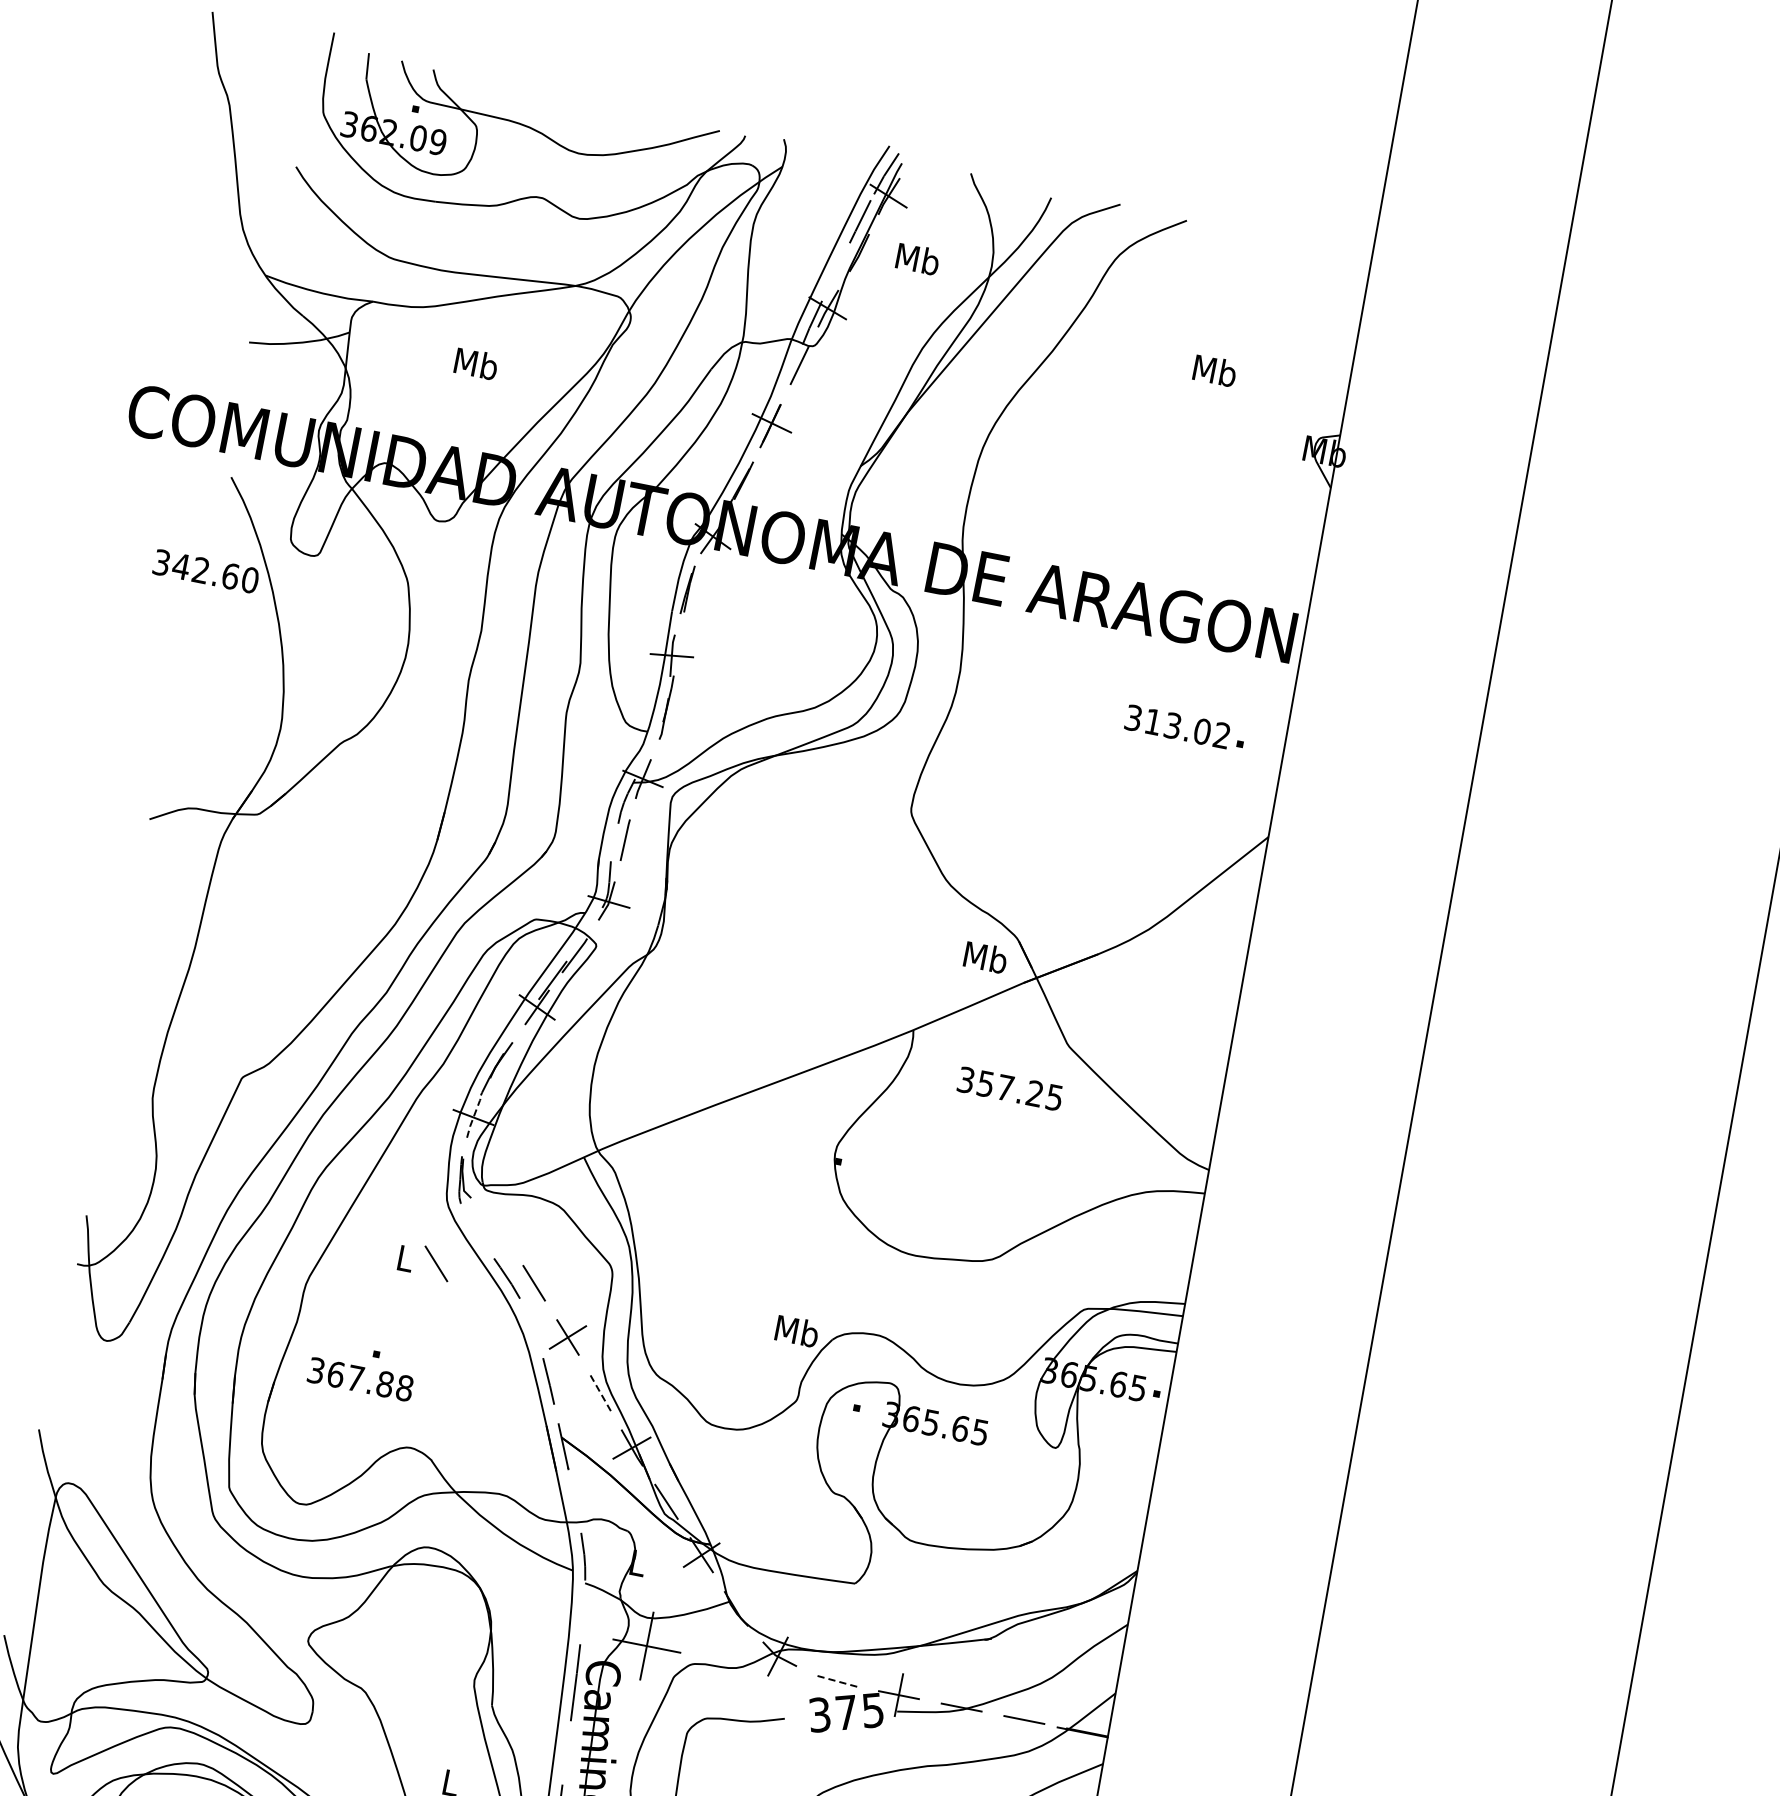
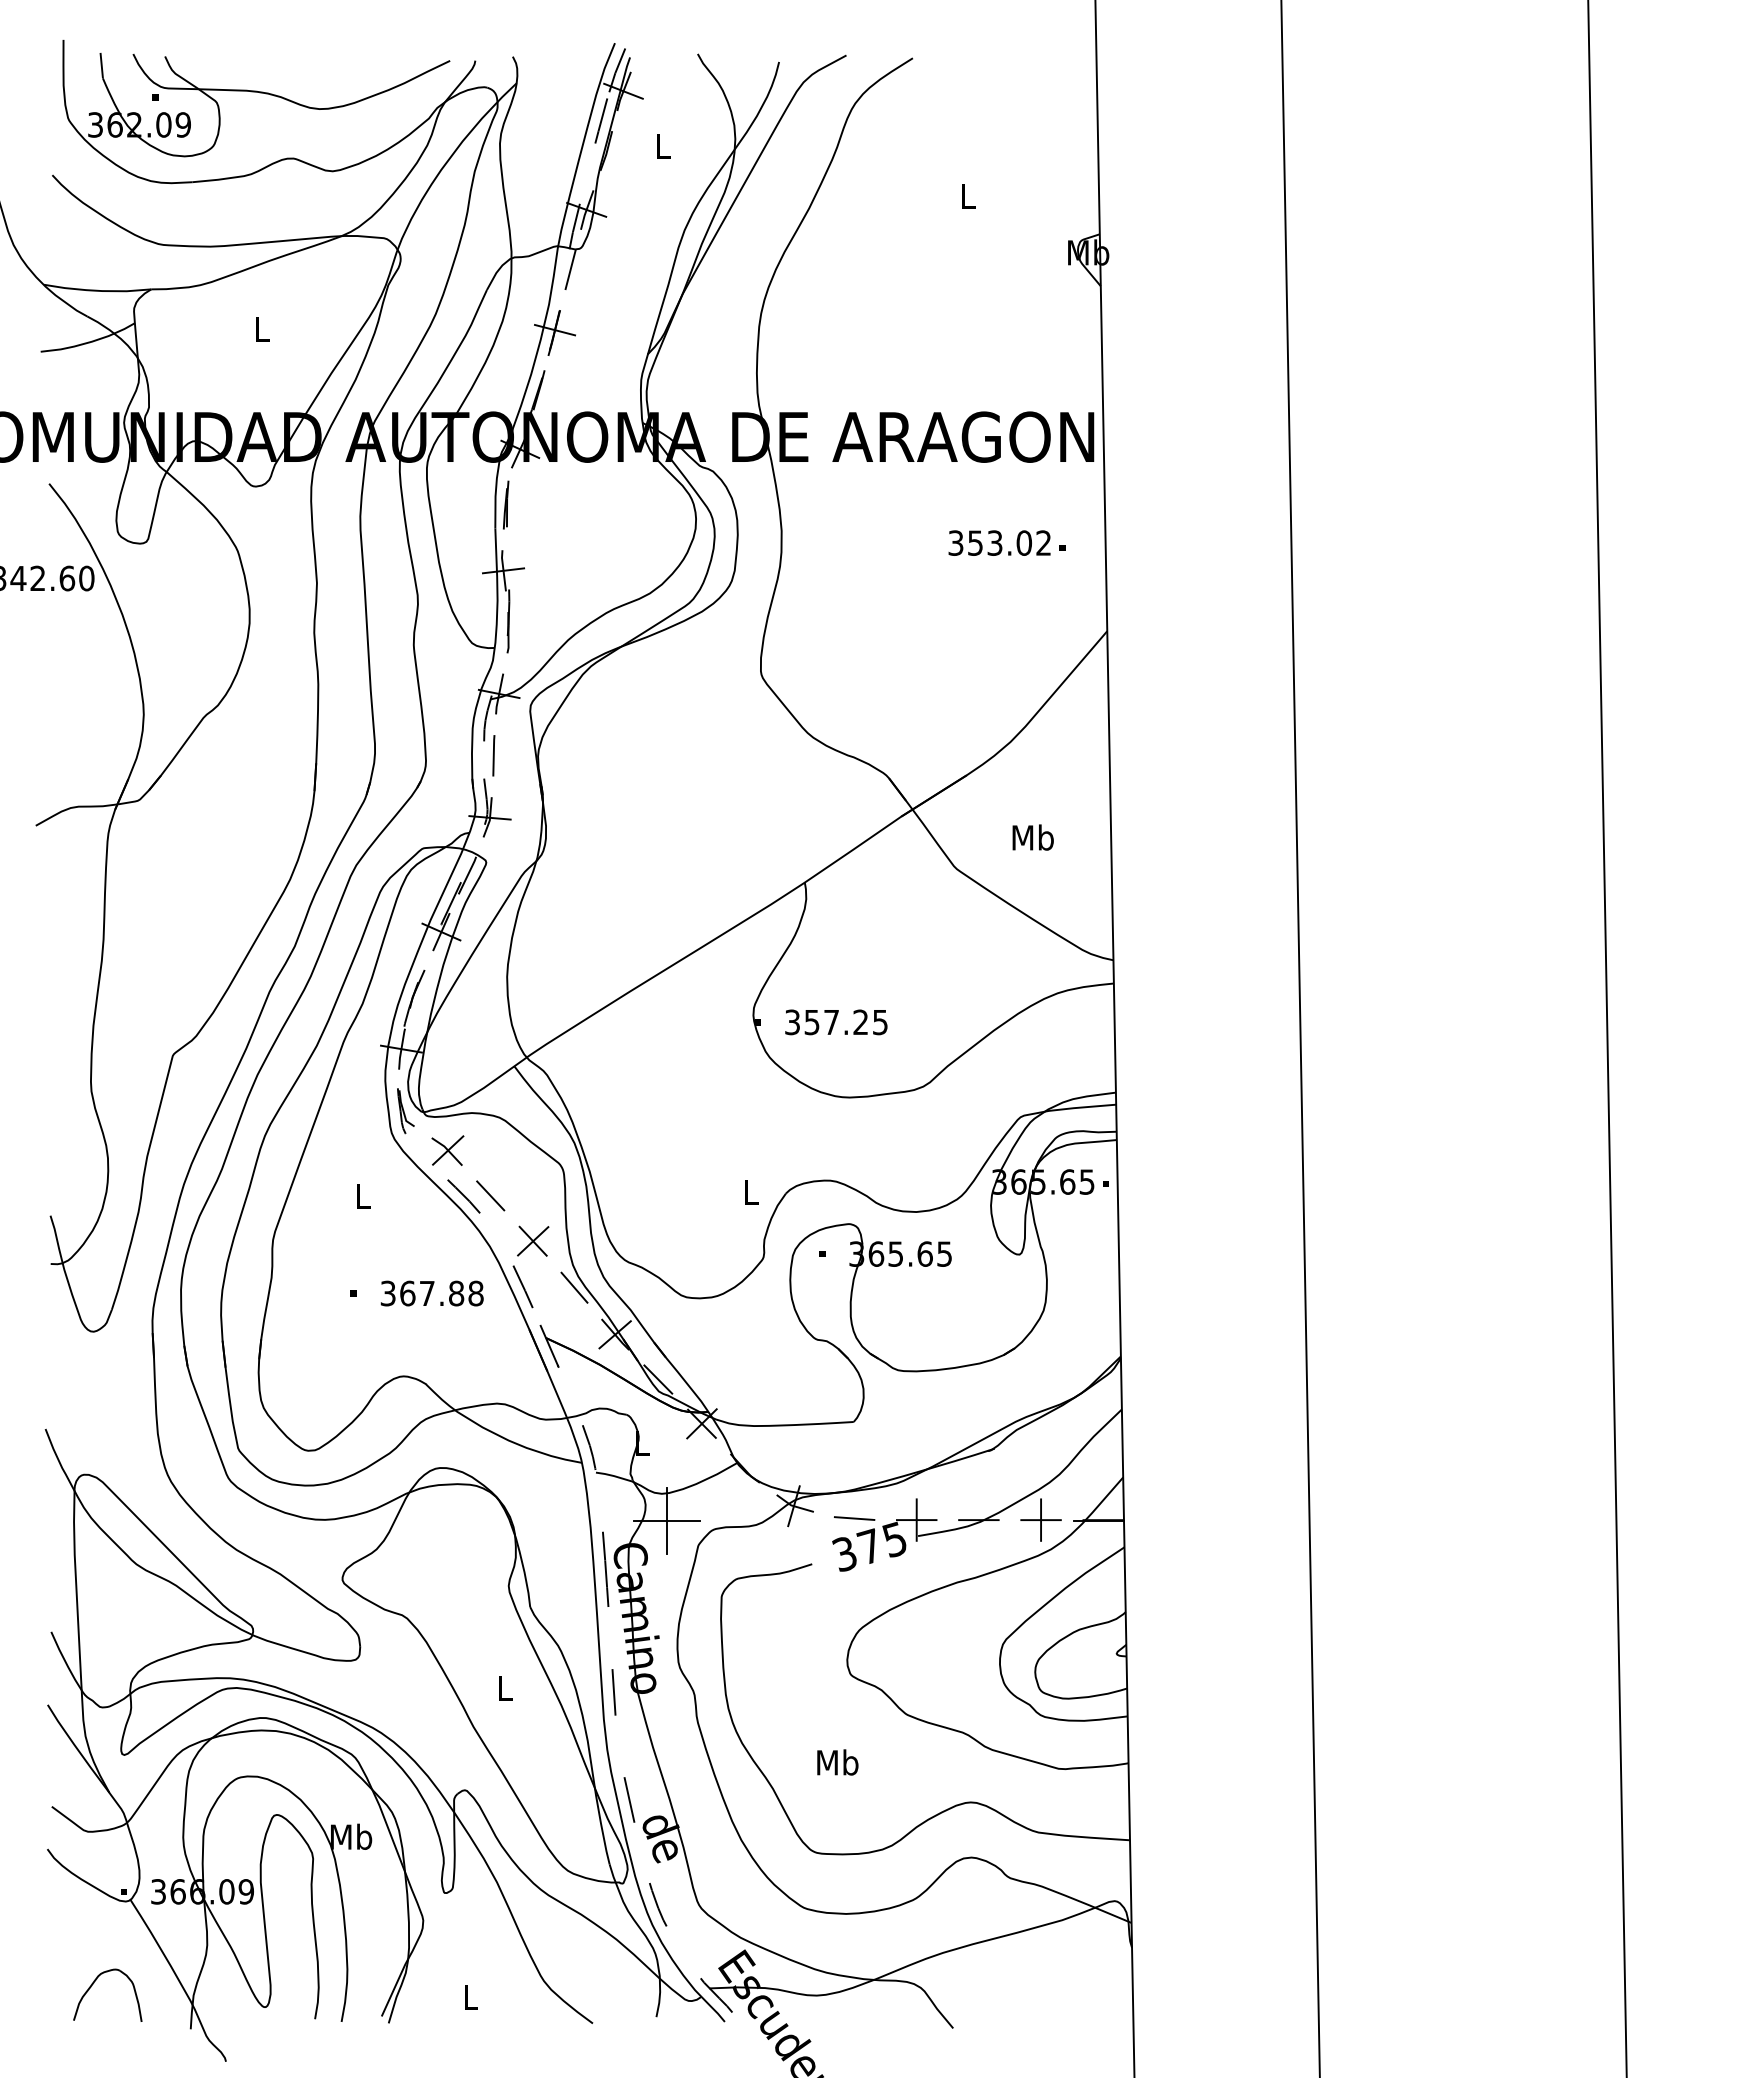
text: (918, 258) -> (663, 145), Mb -> L
text: (476, 364) -> (261, 329), Mb -> L
text: (1214, 370) -> (967, 196), Mb -> L
text: (1153, 721) -> (975, 542), 313.02 -> 353.02
text: (985, 957) -> (1032, 837), moved
text: (1010, 1089) -> (836, 1022), moved
line: (473, 1116) -> (401, 1048), dashed -> solid
part: (499, 1228) -> (447, 1150), added
line: (436, 1263) -> (393, 1195), removed
text: (797, 1330) -> (750, 1191), Mb -> L
text: (359, 1379) -> (431, 1293), moved
line: (600, 1392) -> (574, 1287), dashed -> solid
line: (836, 1681) -> (854, 1518), dashed -> solid
line: (1024, 1719) -> (1041, 1519), added

